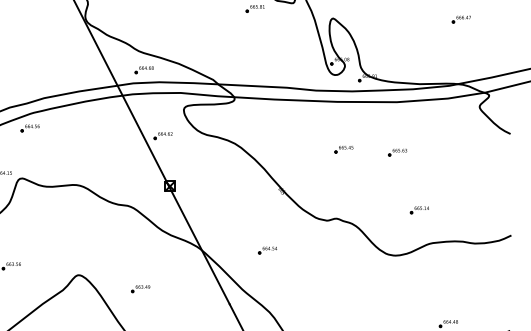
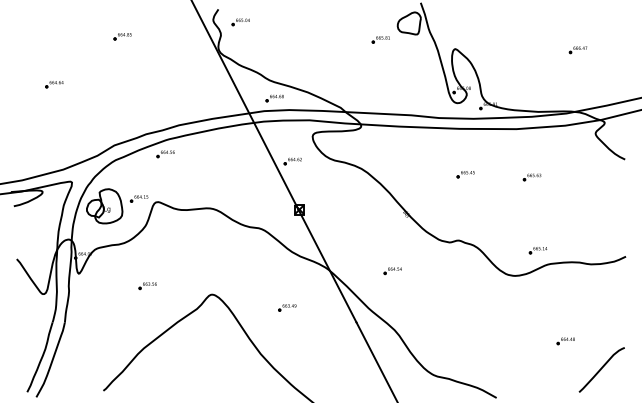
part: (396, 152) -> (531, 177), moved
part: (418, 210) -> (537, 250), moved
part: (140, 288) -> (287, 307), moved

